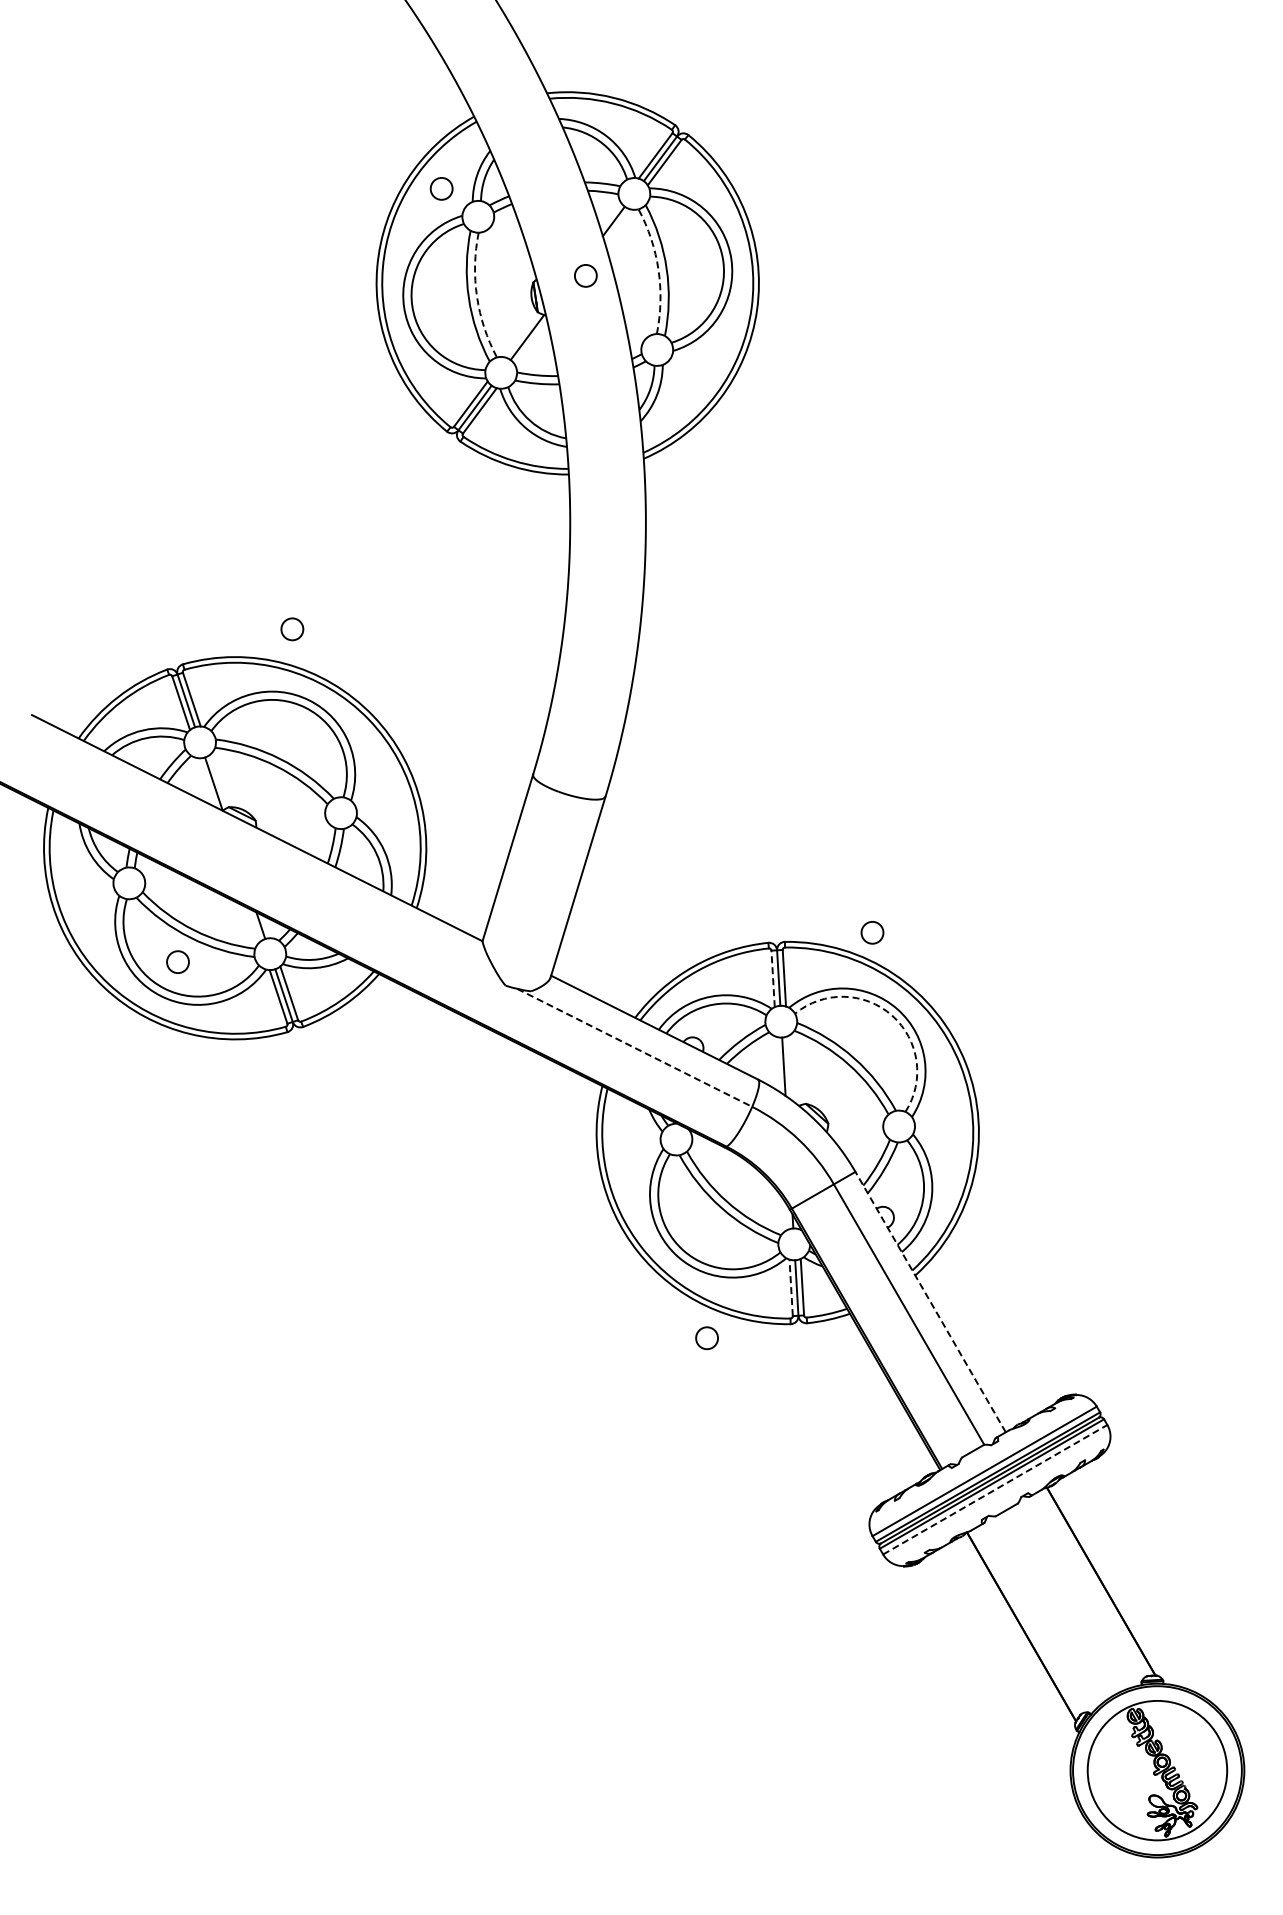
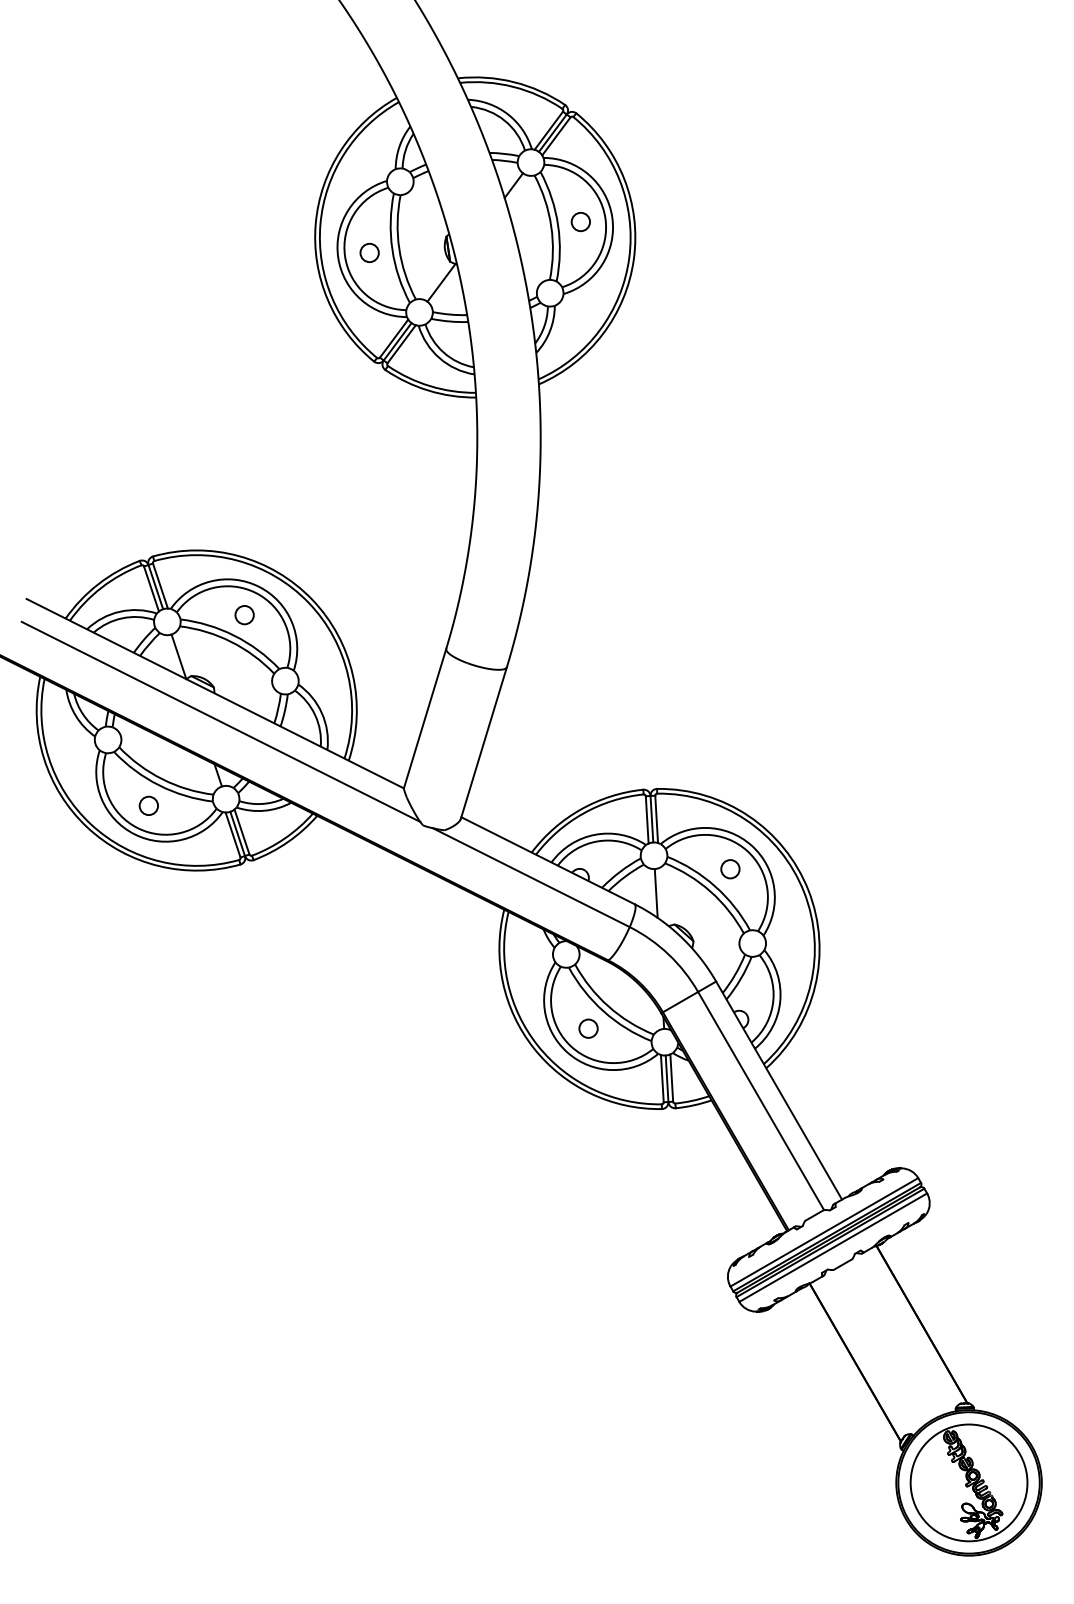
circle: (441, 188) -> (369, 252), moved
arc: (658, 270) -> (551, 226), dashed -> solid
circle: (585, 275) -> (580, 221), moved
arc: (477, 296) -> (399, 248), dashed -> solid
circle: (292, 629) -> (244, 615), moved
line: (264, 861) -> (221, 721), added
circle: (872, 932) -> (730, 868), moved
line: (773, 978) -> (647, 819), dashed -> solid
arc: (892, 1015) -> (747, 850), dashed -> solid
line: (635, 1048) -> (531, 878), dashed -> solid
line: (791, 1287) -> (662, 1078), dashed -> solid
line: (930, 1301) -> (779, 1090), dashed -> solid
circle: (706, 1338) -> (588, 1028), moved
line: (995, 1489) -> (833, 1247), dashed -> solid

